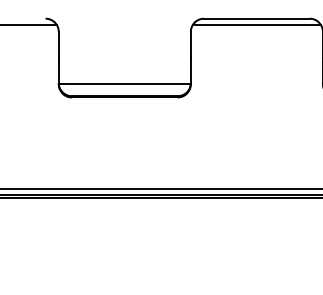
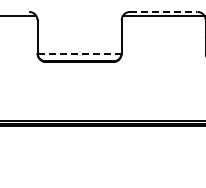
line: (256, 17) -> (163, 11), solid -> dashed
line: (124, 83) -> (79, 53), solid -> dashed

